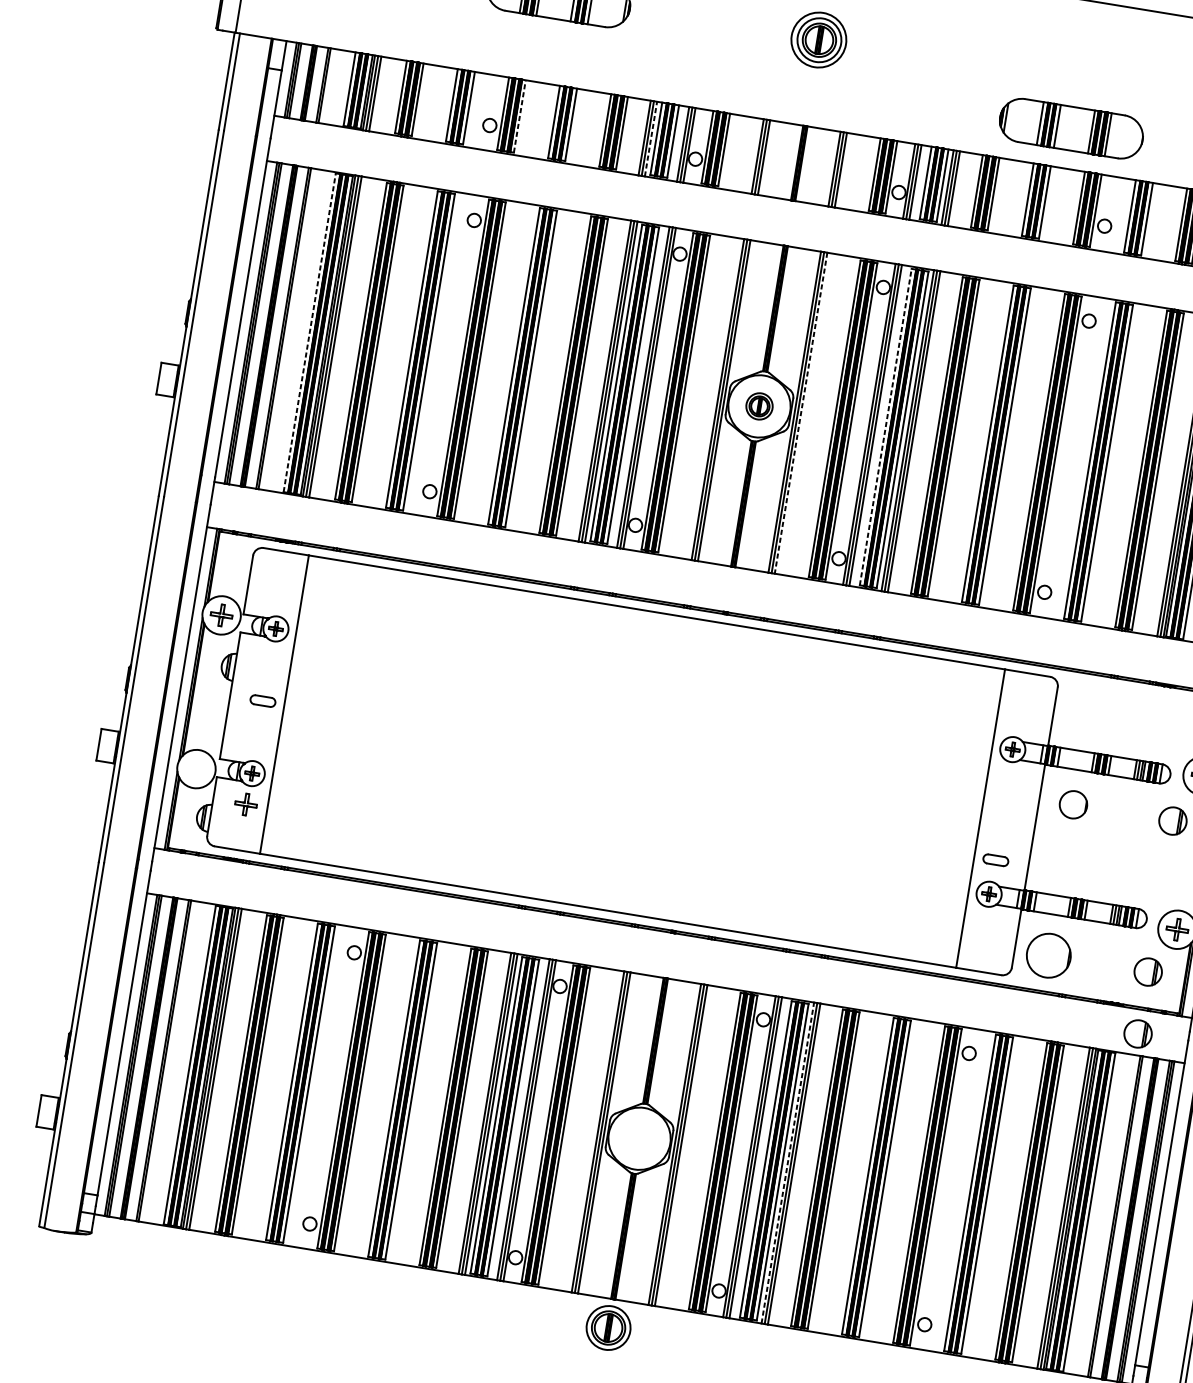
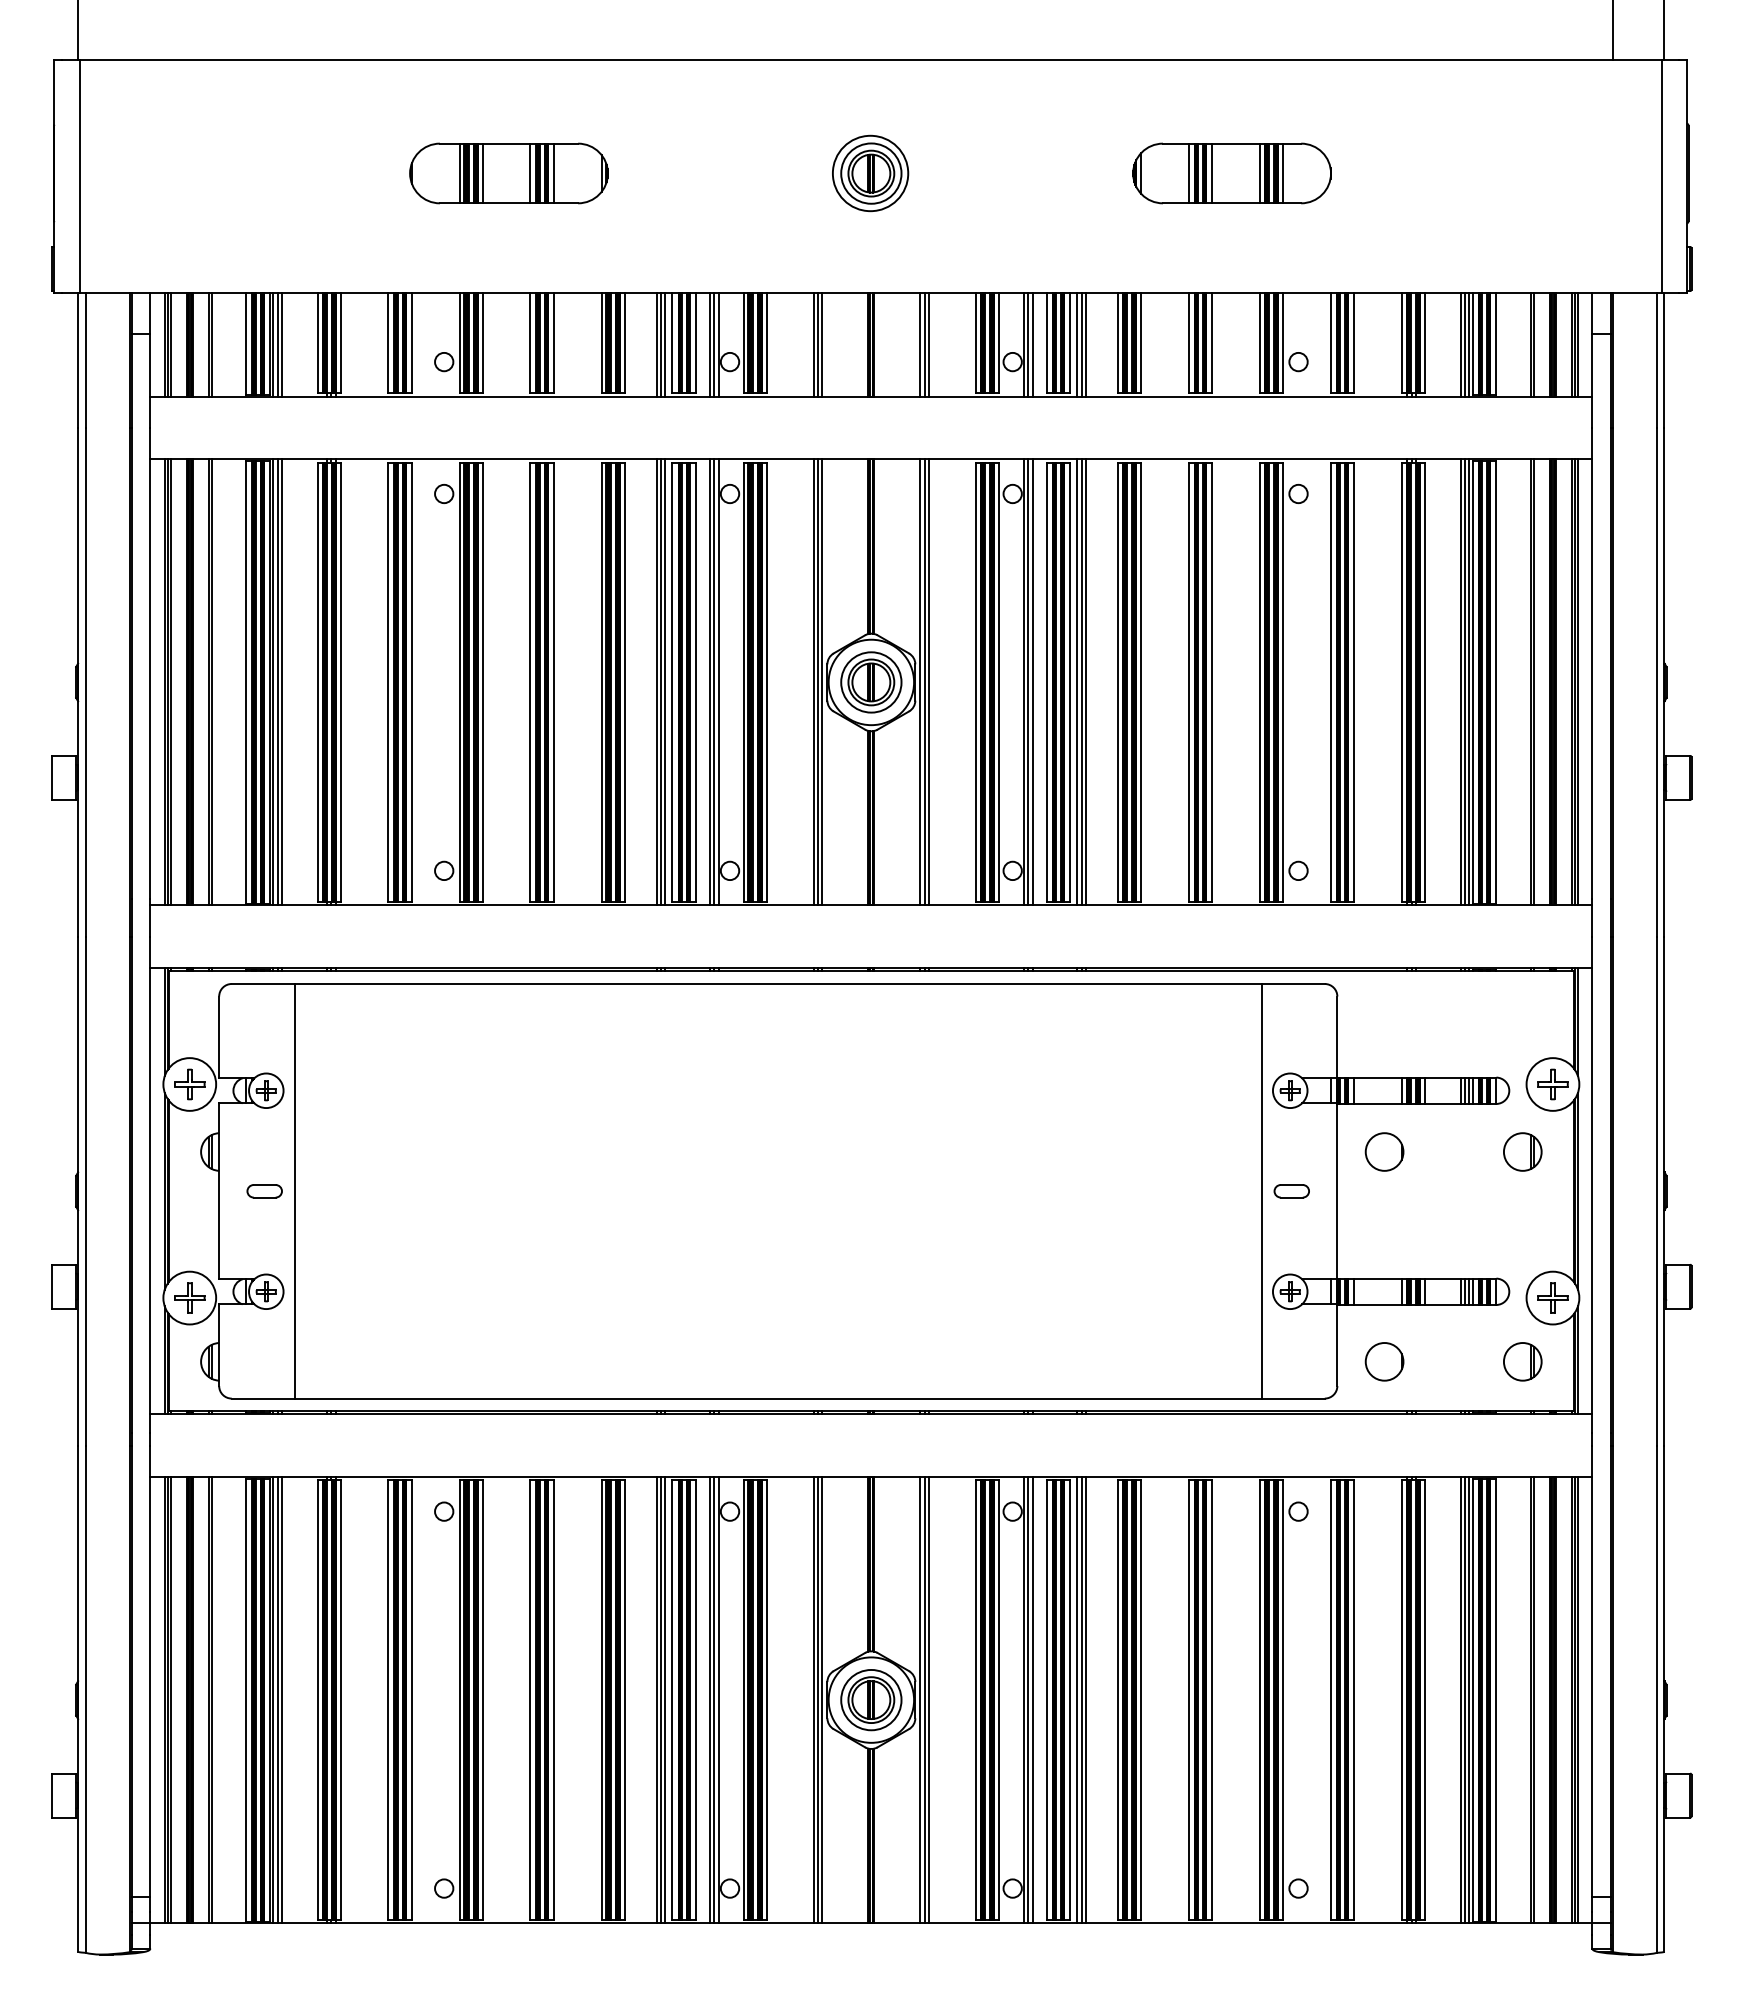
line: (519, 115) -> (482, 342), dashed -> solid
part: (1071, 128) -> (1231, 173), moved
line: (651, 138) -> (665, 344), dashed -> solid
line: (309, 332) -> (246, 681), dashed -> solid
part: (759, 406) -> (871, 682), size x1.67
line: (801, 413) -> (929, 682), dashed -> solid
line: (885, 427) -> (1046, 682), dashed -> solid
part: (245, 804) -> (189, 1297), moved
part: (995, 860) -> (1291, 1191), moved
part: (1048, 955) -> (1384, 1361), size x0.62
part: (1137, 1033) -> (1522, 1447), removed
line: (787, 1162) -> (1077, 1699), dashed -> solid
part: (608, 1328) -> (871, 1700), moved

